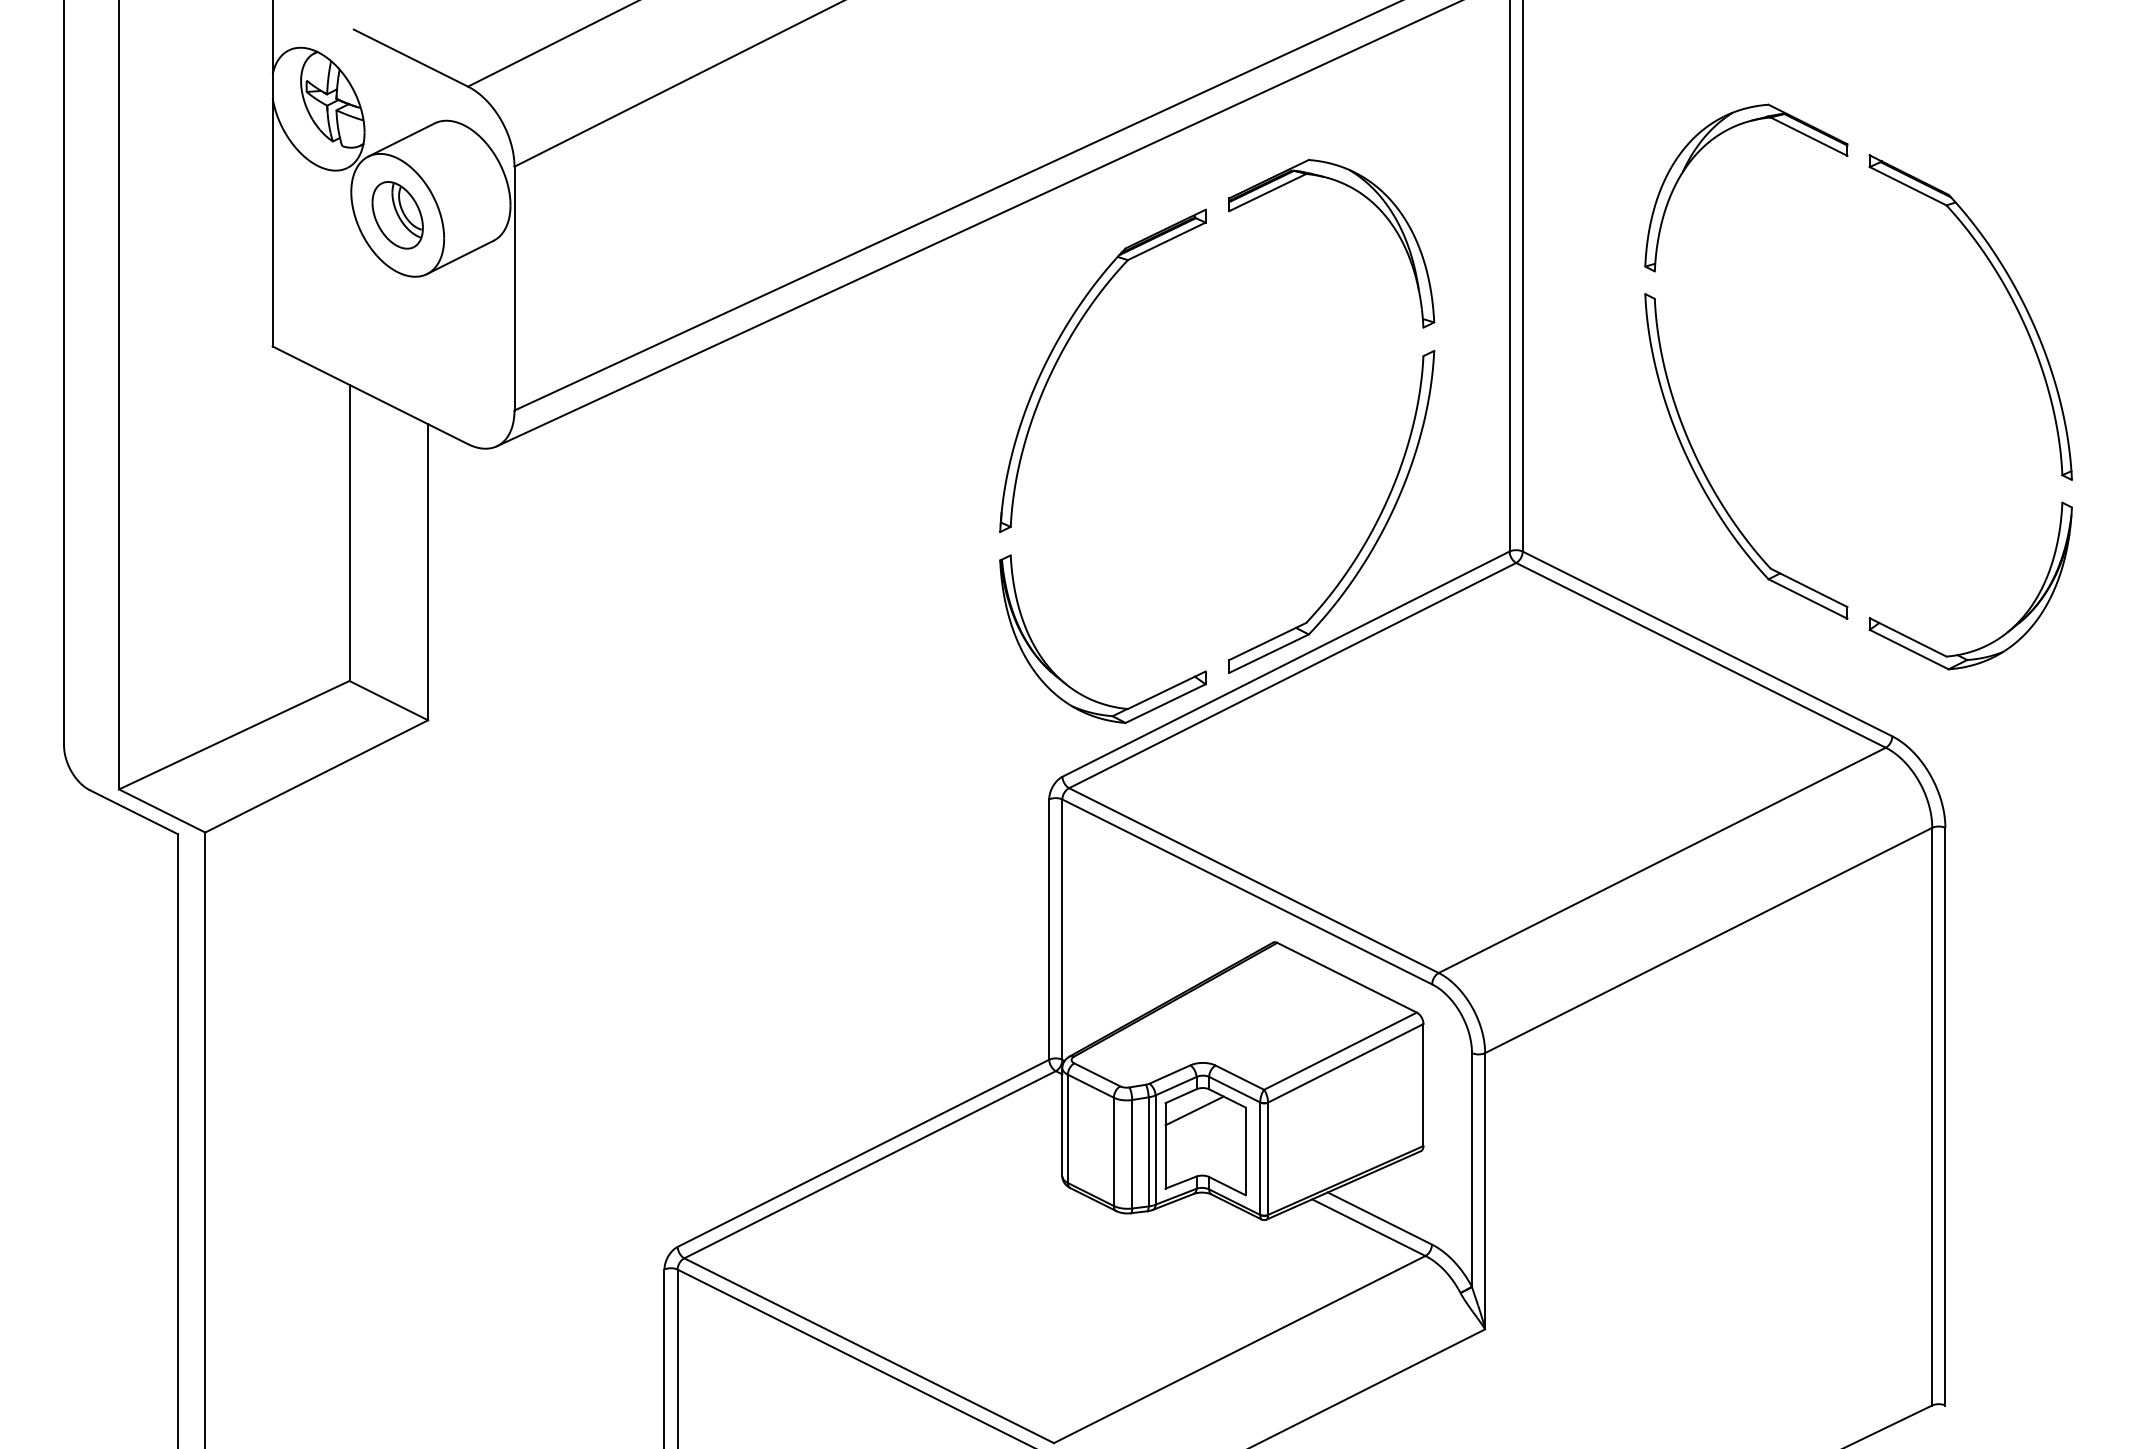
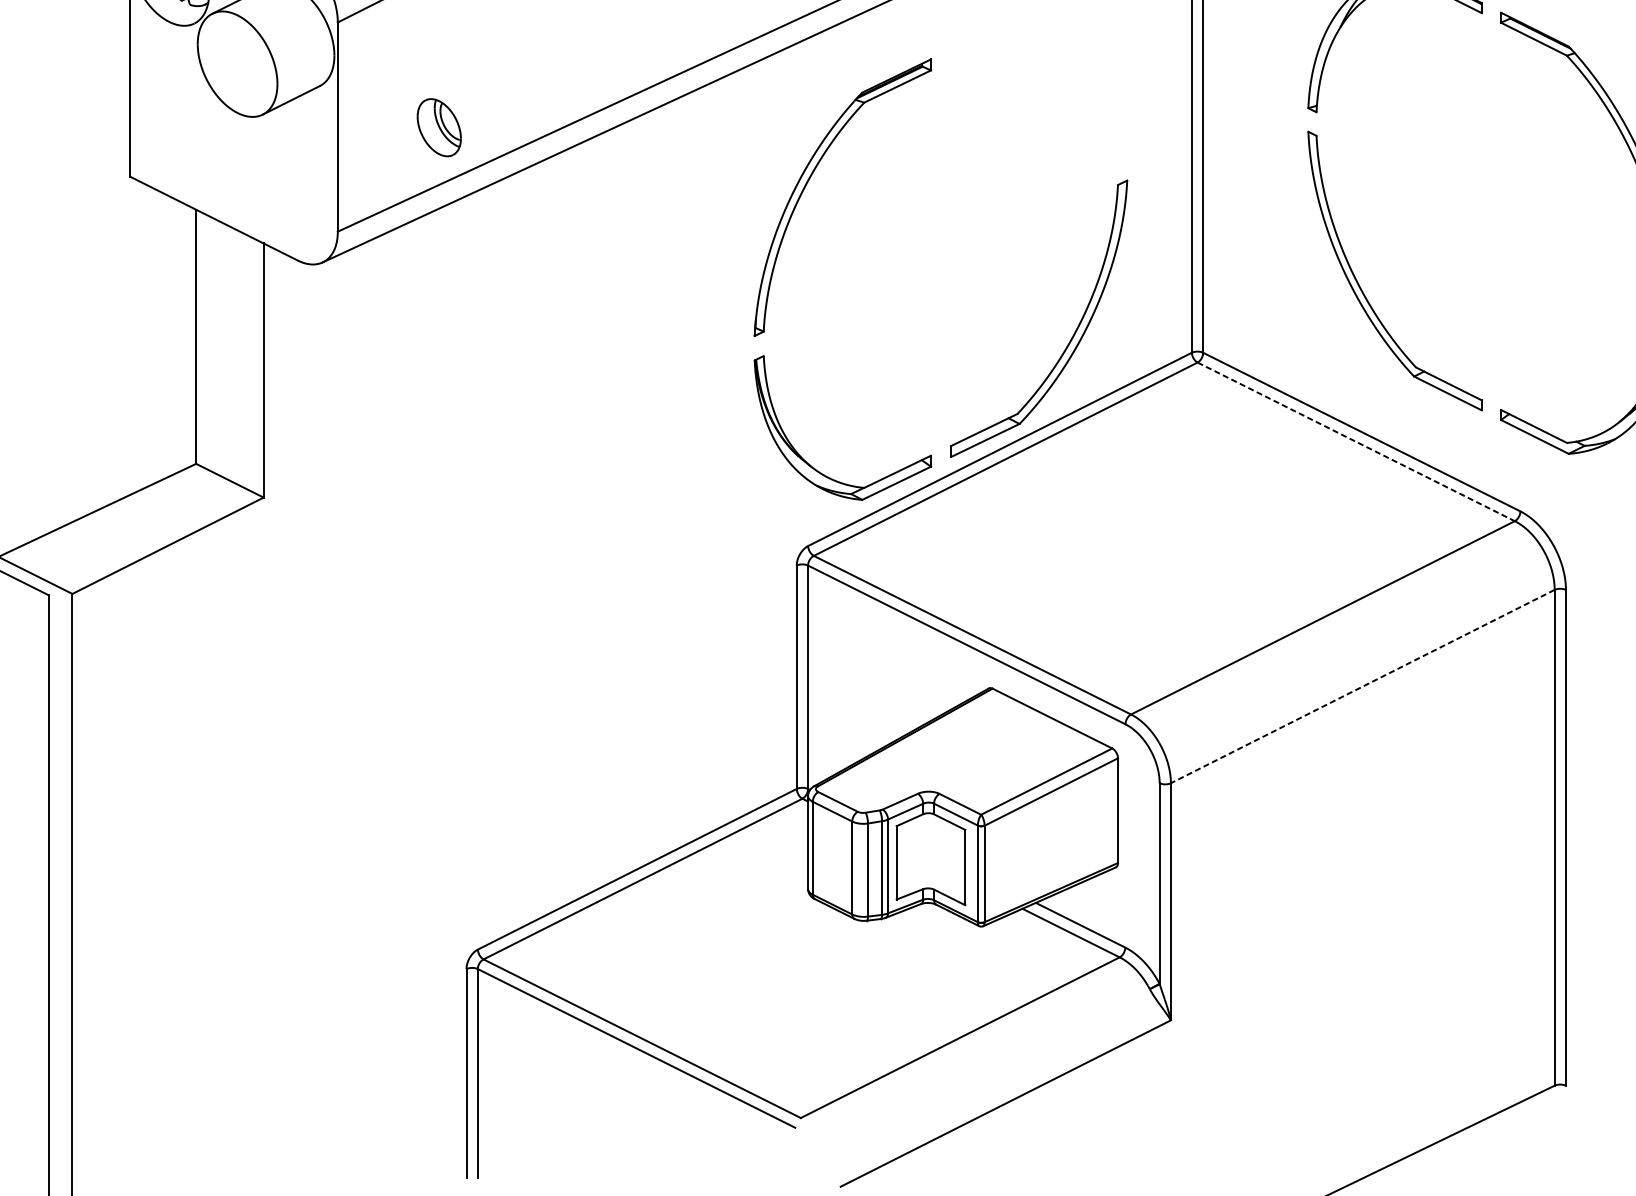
part: (1364, 197) -> (1067, 48), removed
part: (397, 215) -> (439, 127), moved
line: (1701, 655) -> (1356, 441), solid -> dashed
line: (1708, 940) -> (1362, 686), solid -> dashed
line: (1194, 1110) -> (921, 832), removed

